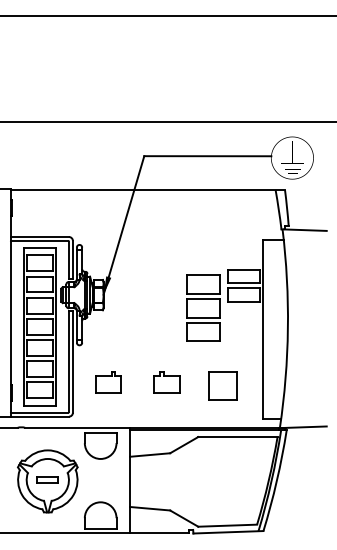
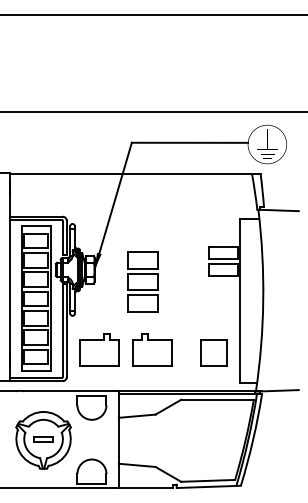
part: (203, 307) -> (143, 281), moved
part: (108, 382) -> (99, 349), size x1.67
part: (166, 382) -> (152, 349), size x1.67
part: (222, 385) -> (213, 352), moved

